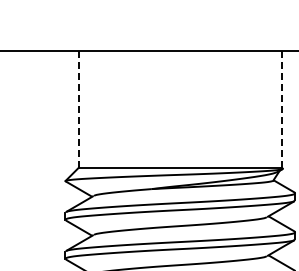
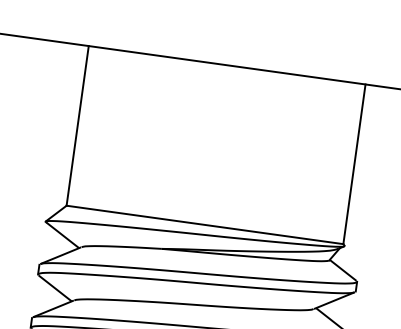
line: (281, 108) -> (354, 163), dashed -> solid
line: (79, 109) -> (78, 126), dashed -> solid

